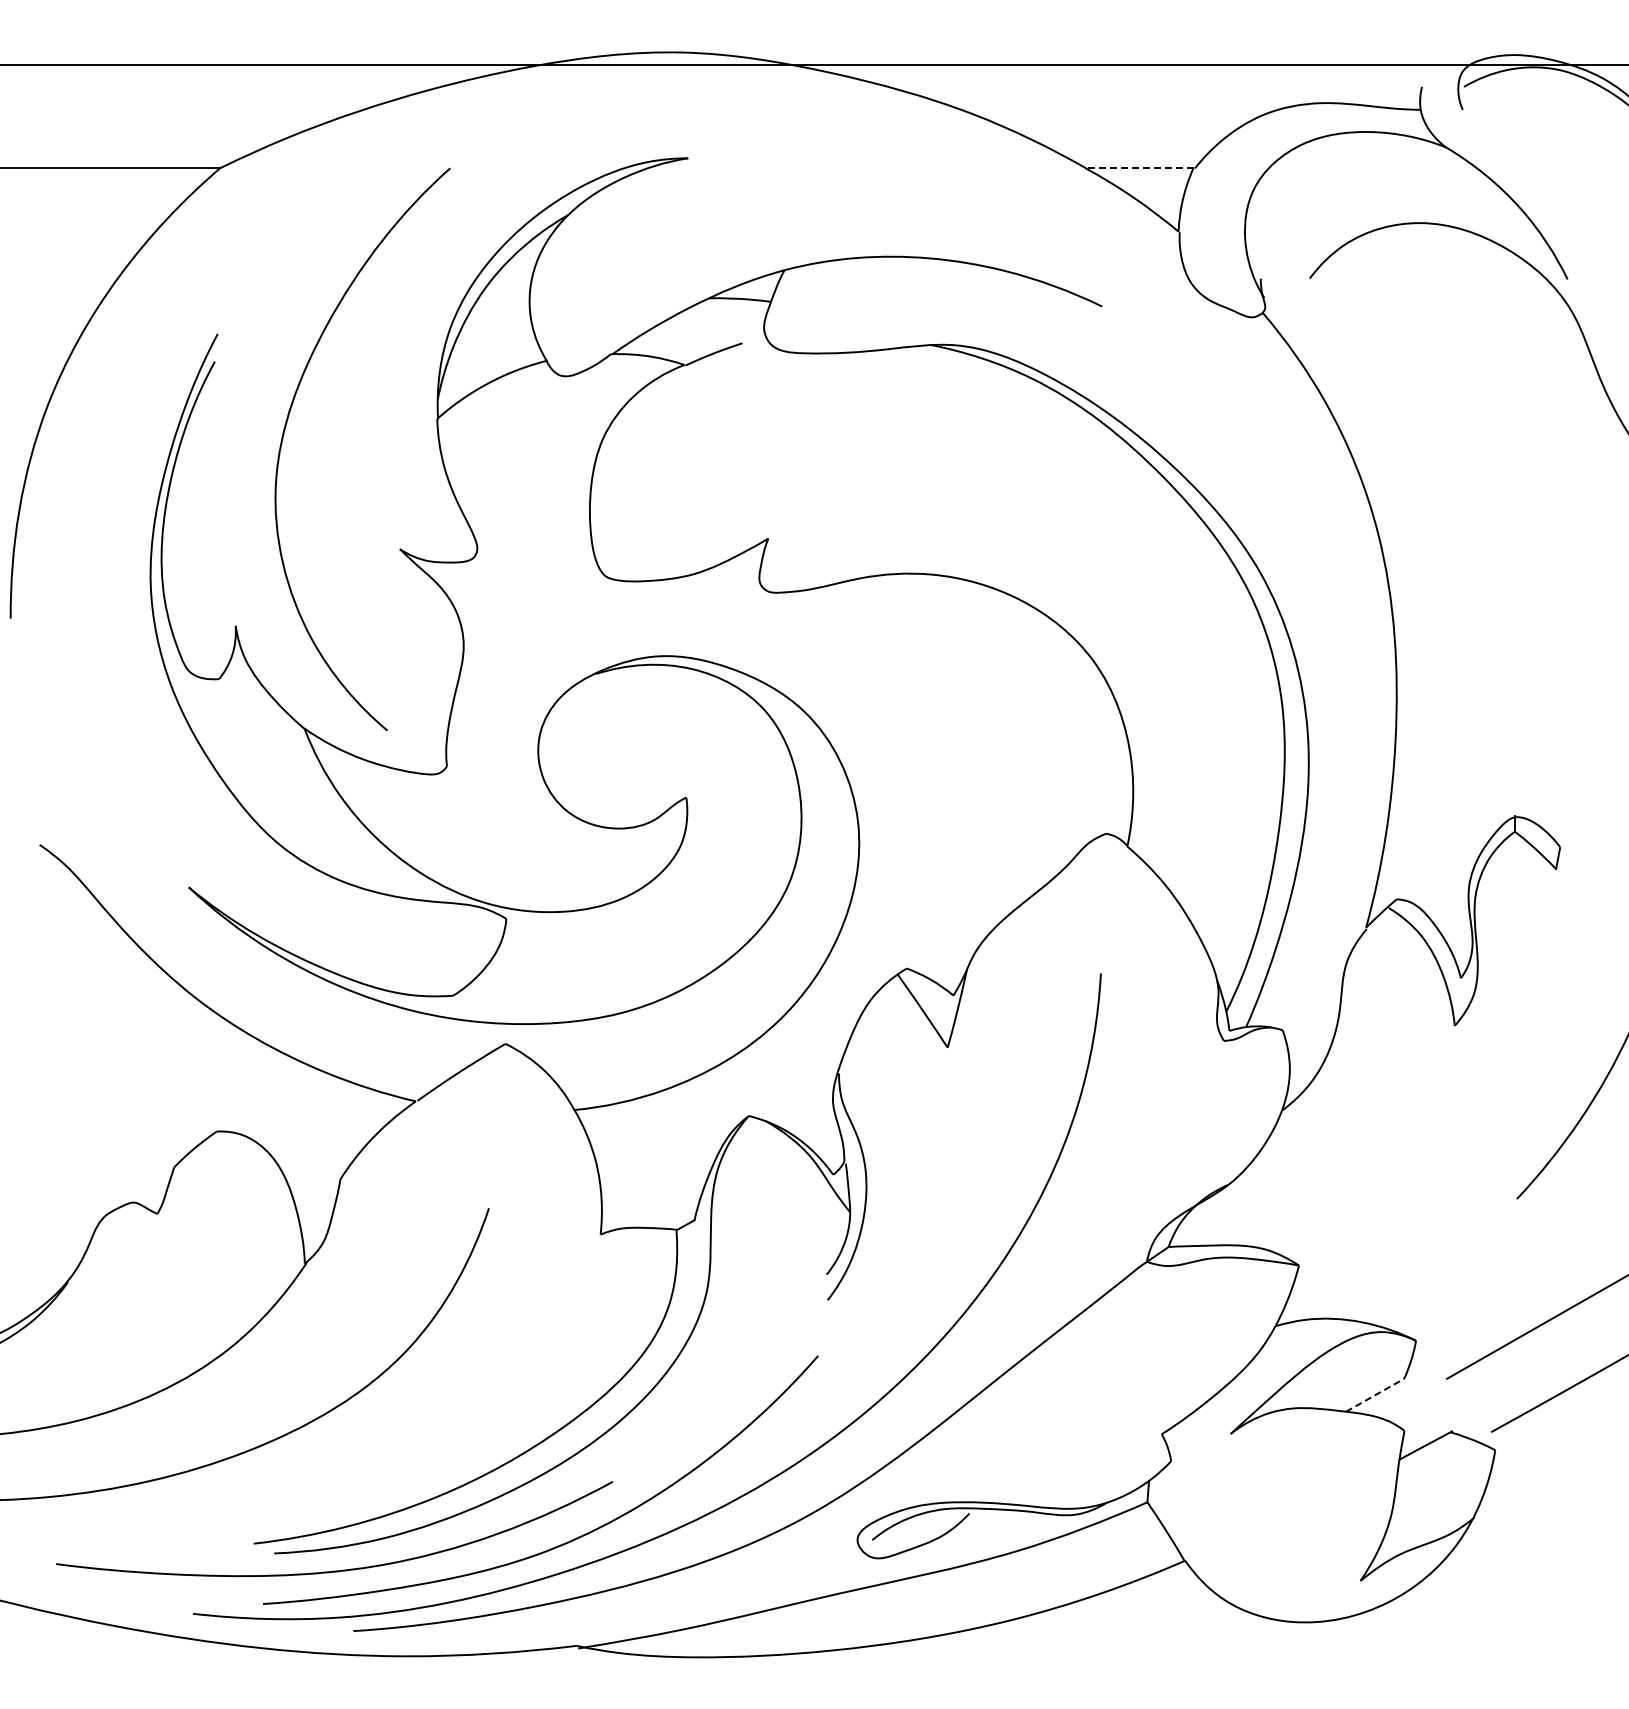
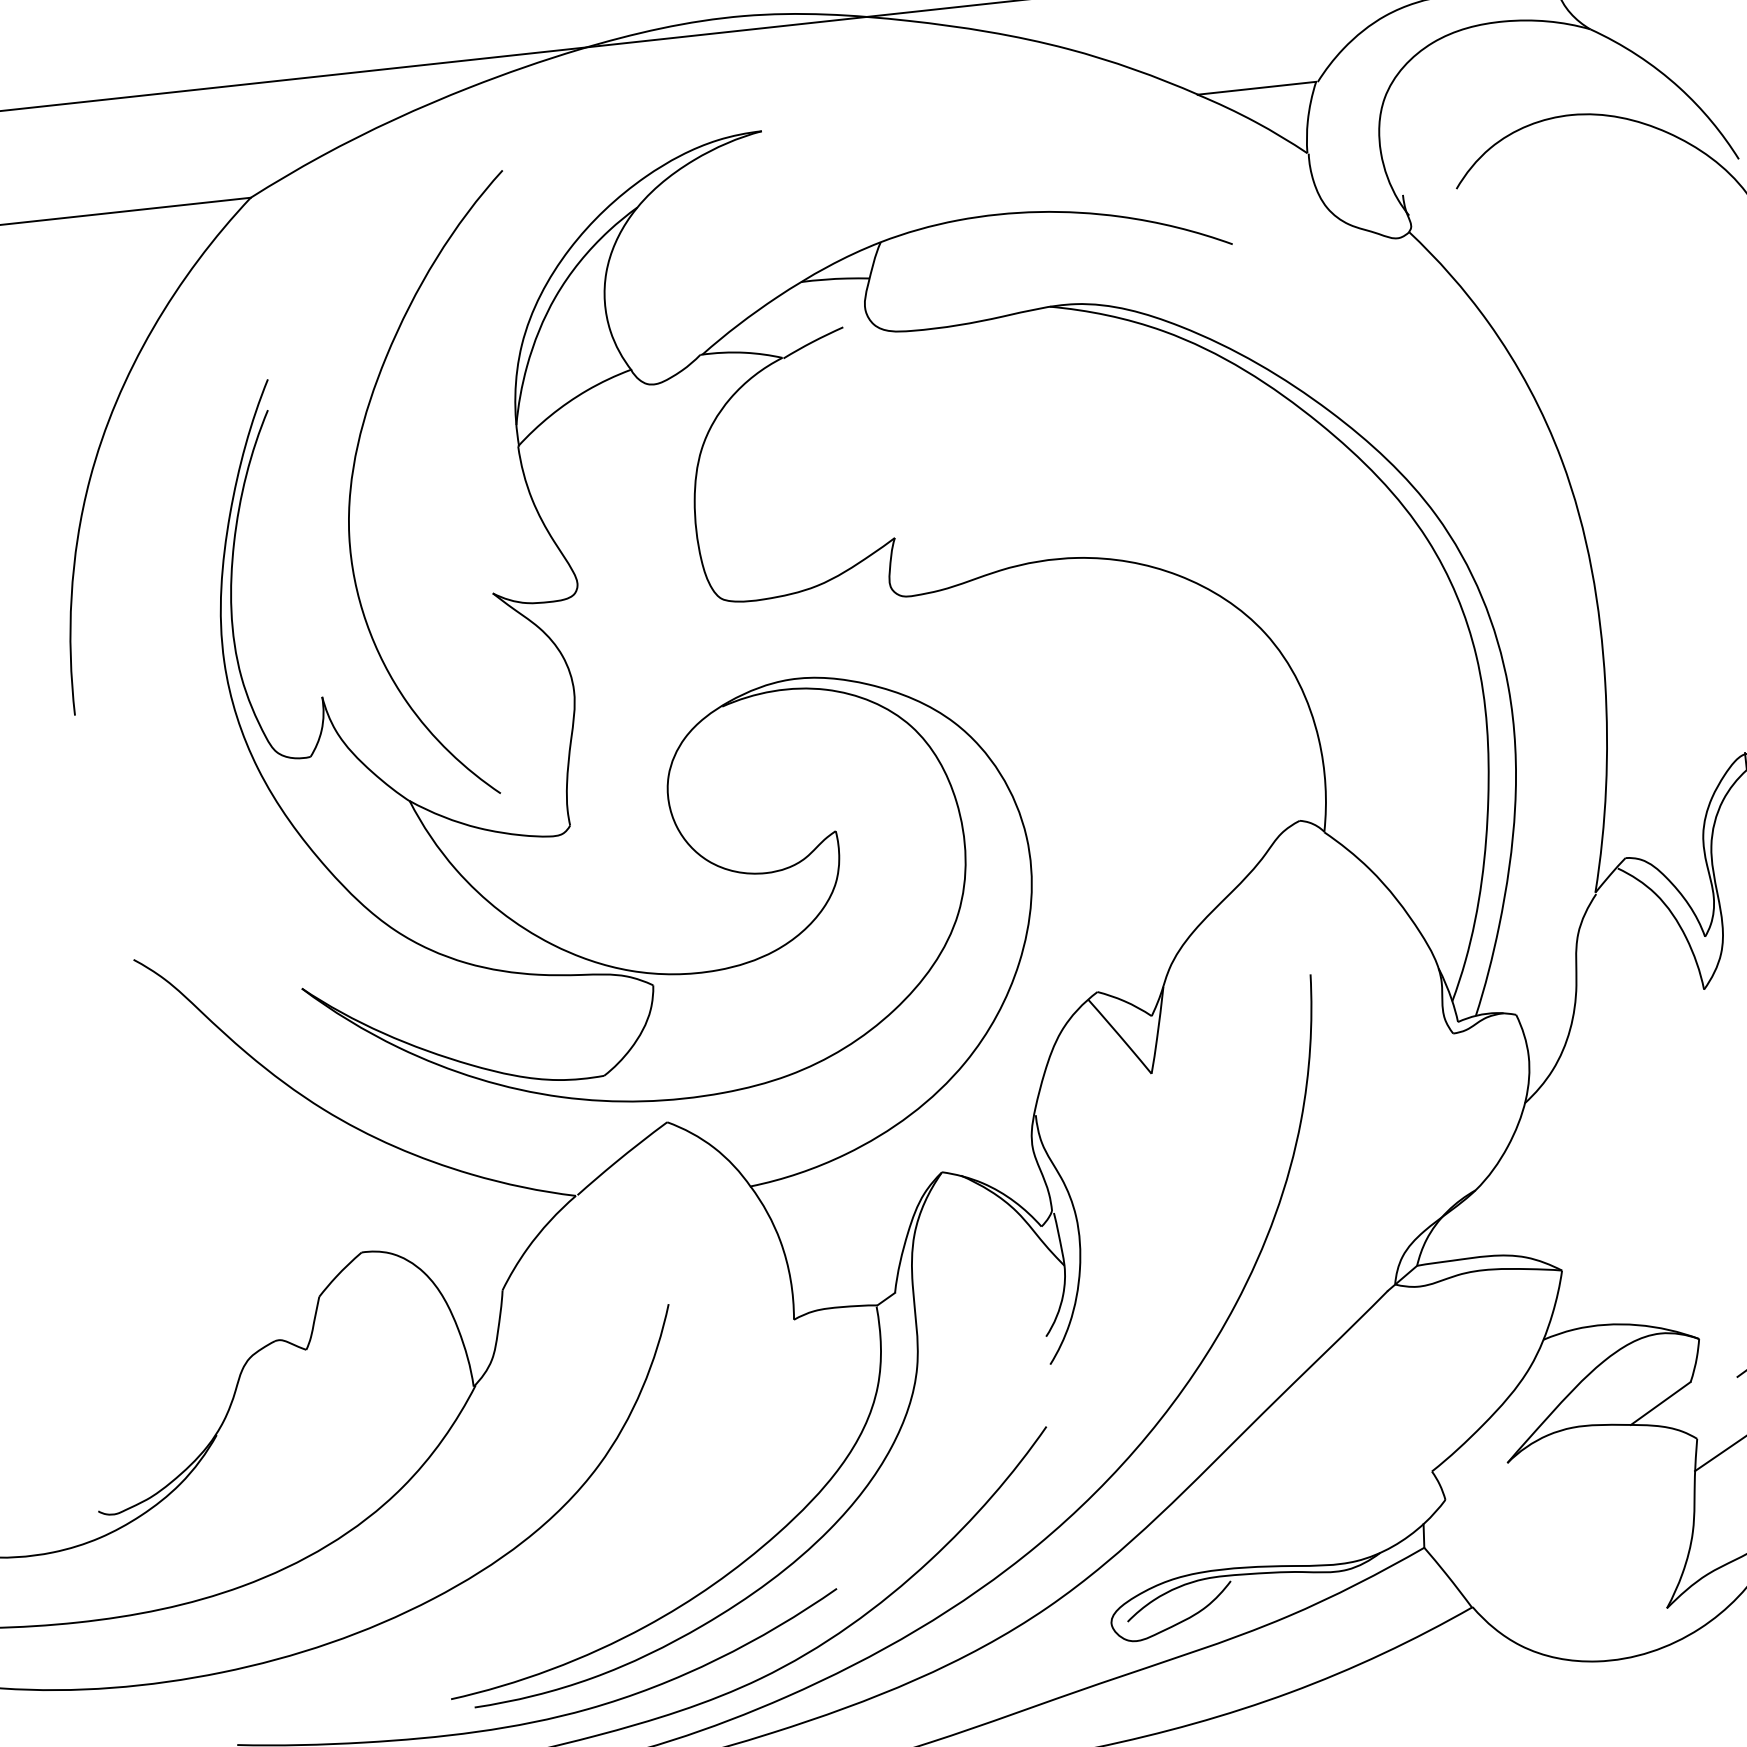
line: (1138, 168) -> (1255, 88), dashed -> solid
line: (1375, 1395) -> (1661, 1403), dashed -> solid

